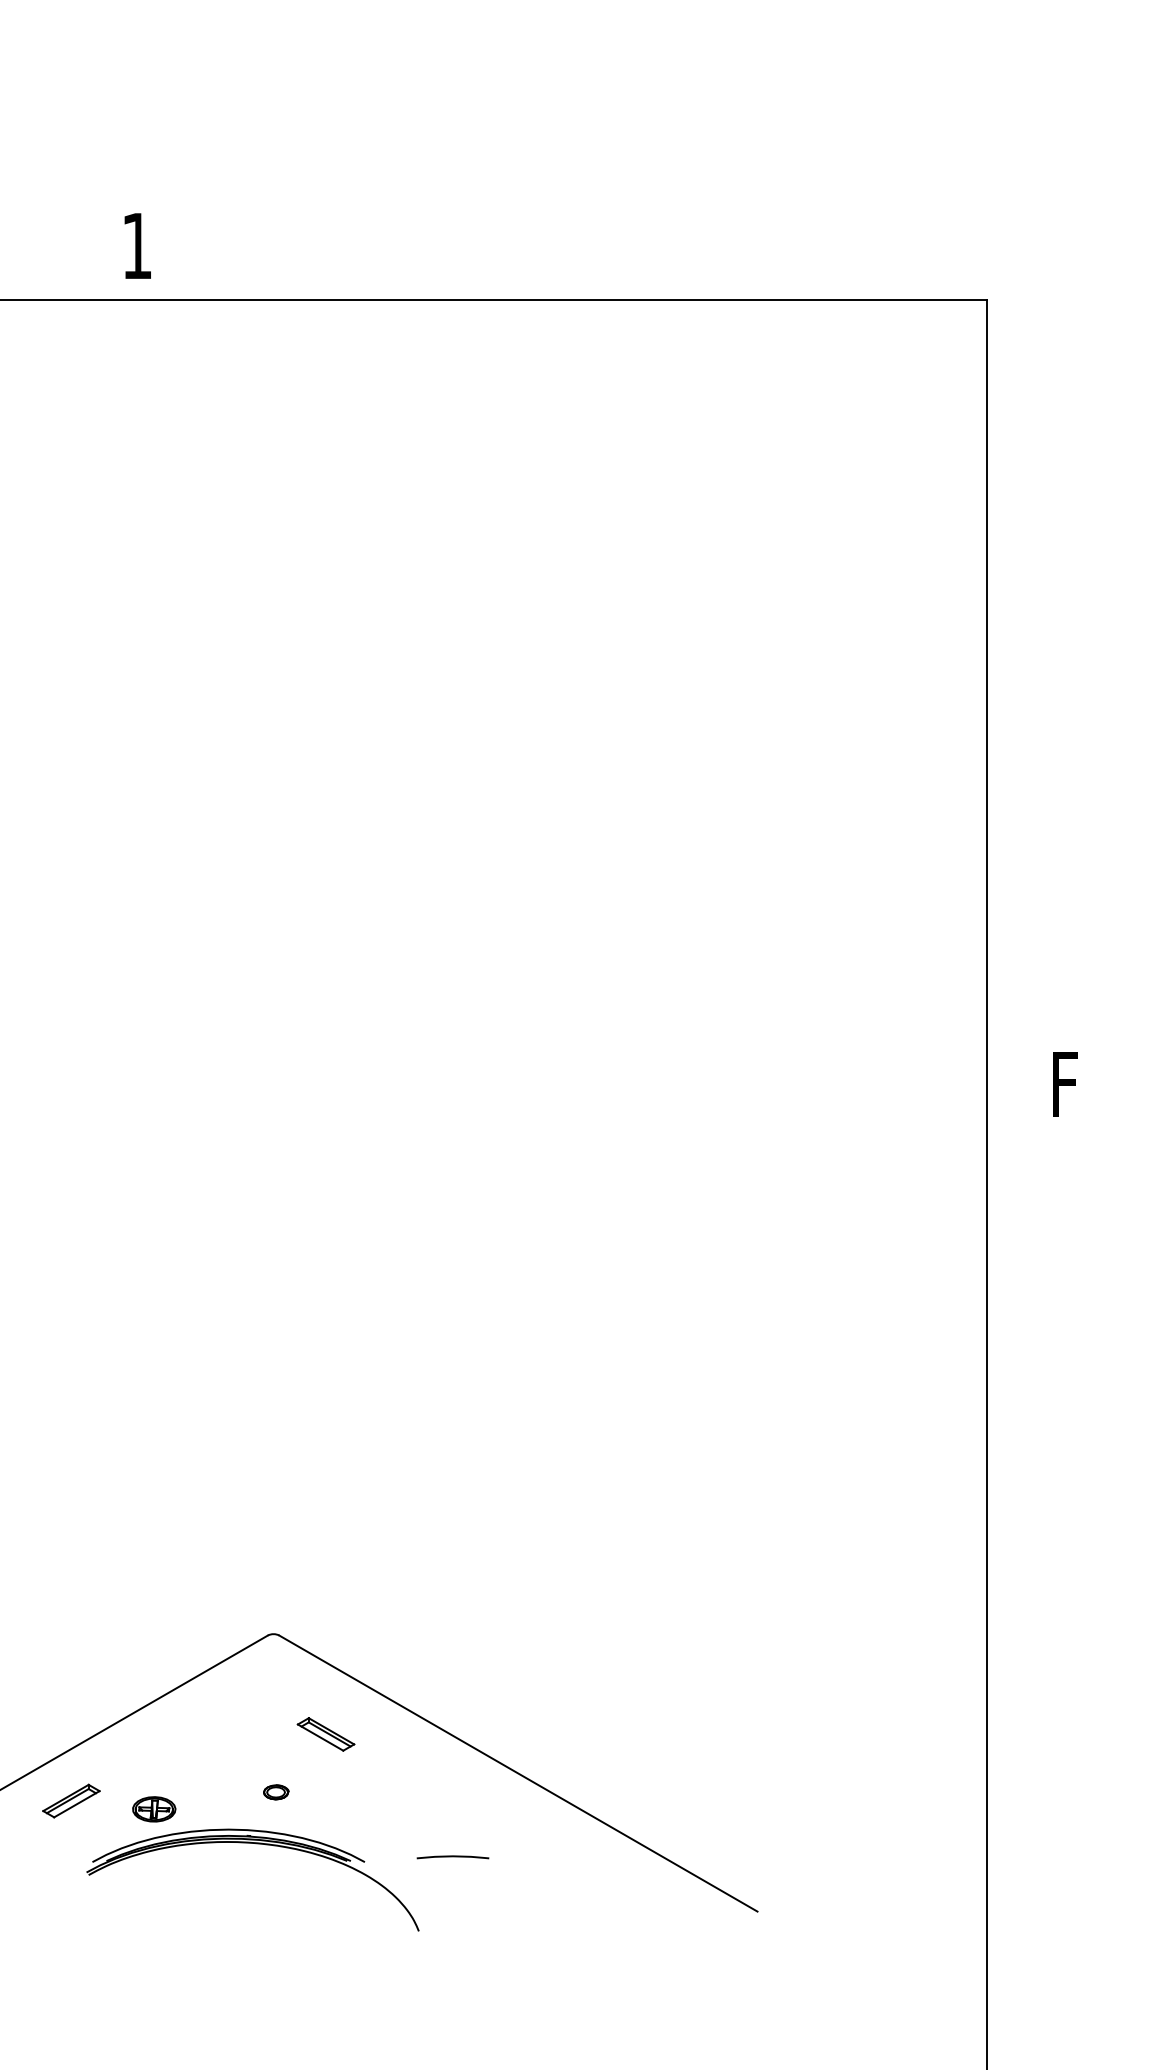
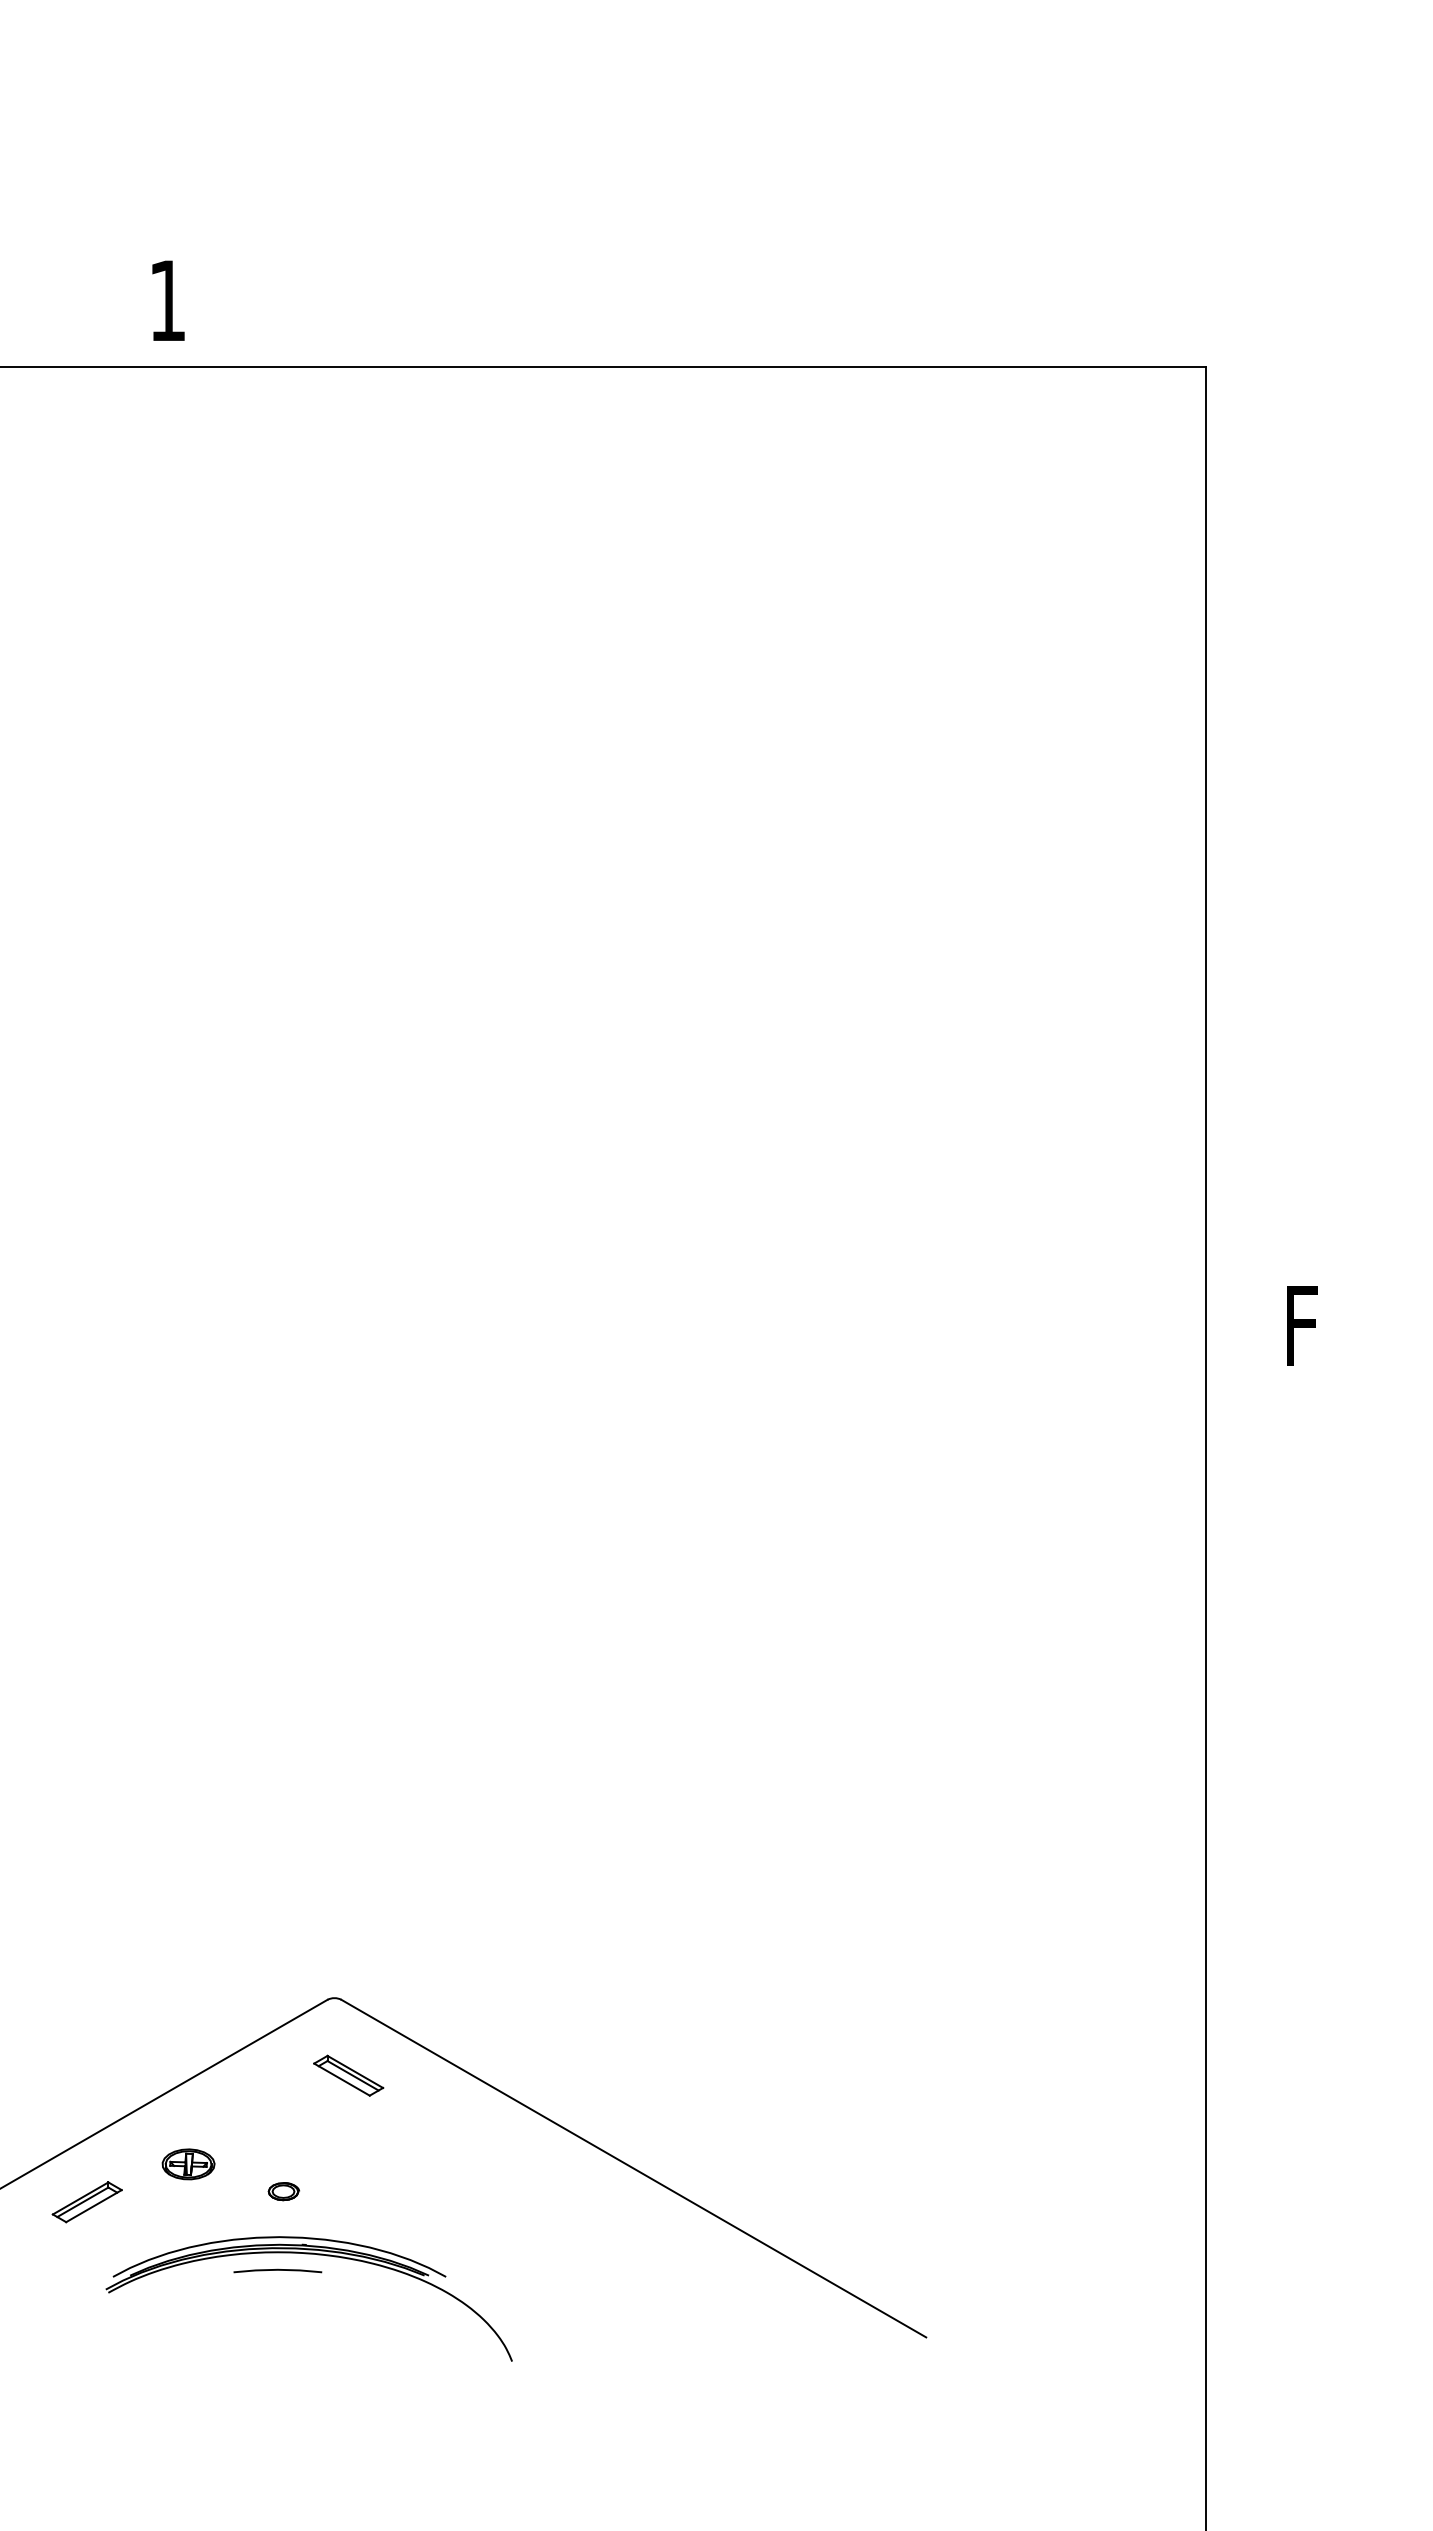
part: (325, 1734) -> (348, 2075), moved
part: (276, 1792) -> (283, 2191), moved
part: (154, 1809) -> (188, 2164), moved
line: (452, 1856) -> (277, 2270), moved

